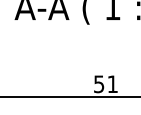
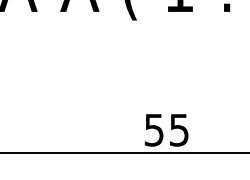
text: (112, 84) -> (178, 130), 51 -> 55

